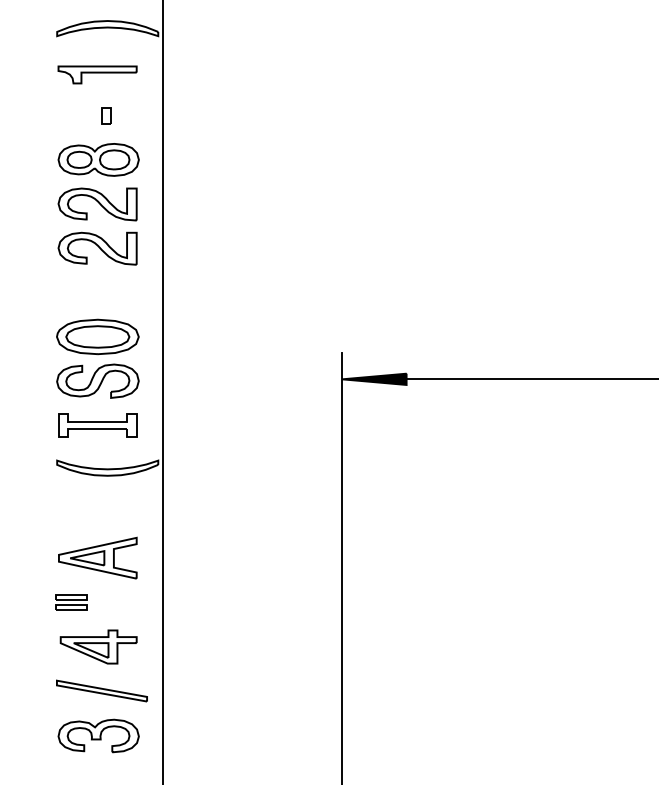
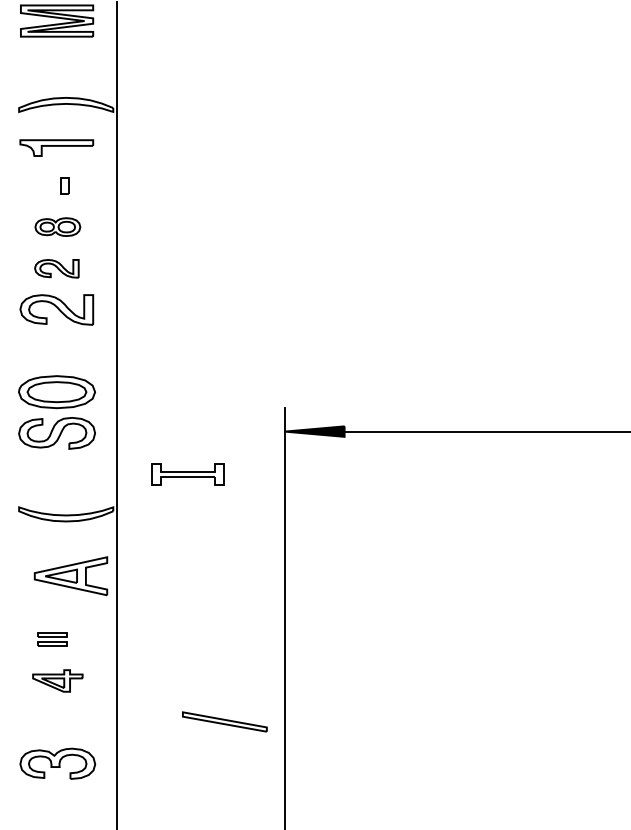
part: (98, 159) -> (57, 226), size x0.6
part: (97, 204) -> (56, 268), size x0.6
part: (97, 425) -> (187, 474), moved
part: (97, 558) -> (70, 576), moved
part: (71, 602) -> (52, 639), moved
part: (98, 646) -> (57, 680), size x0.7
part: (101, 690) -> (224, 721), moved

